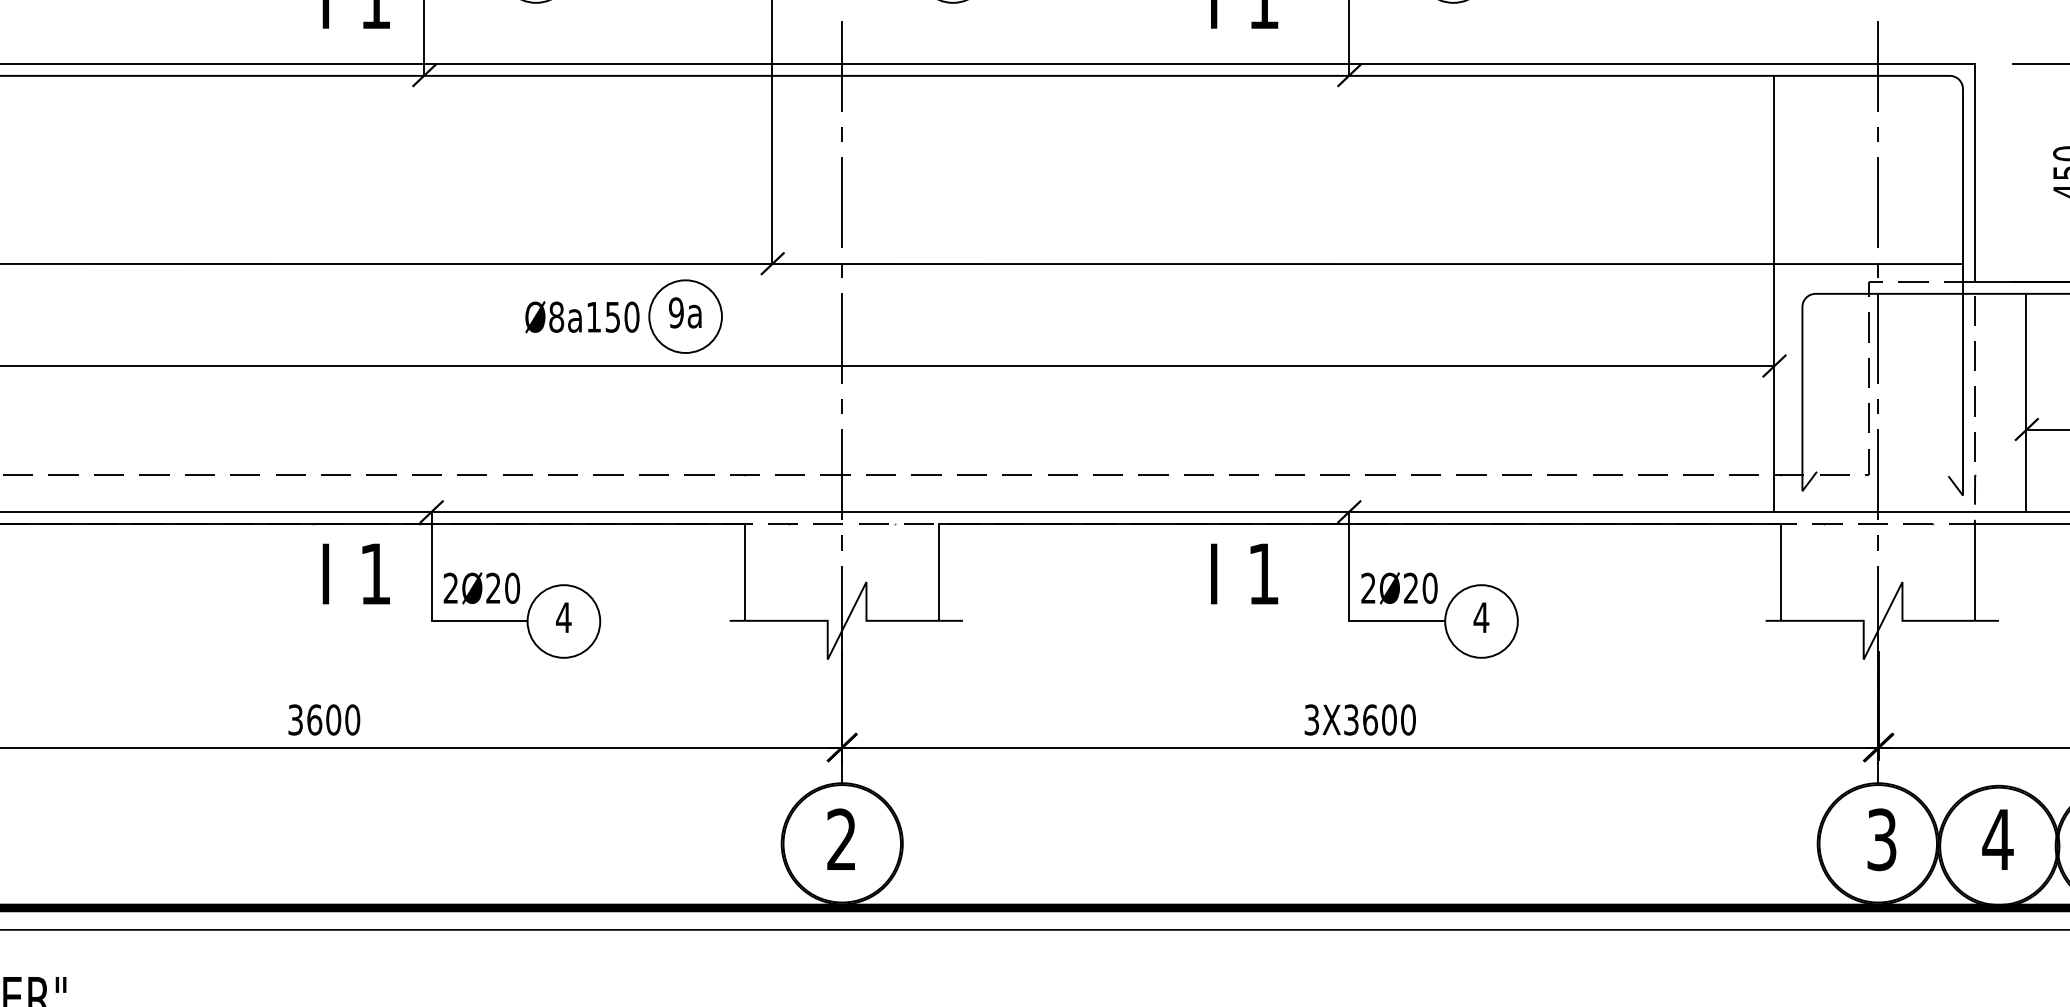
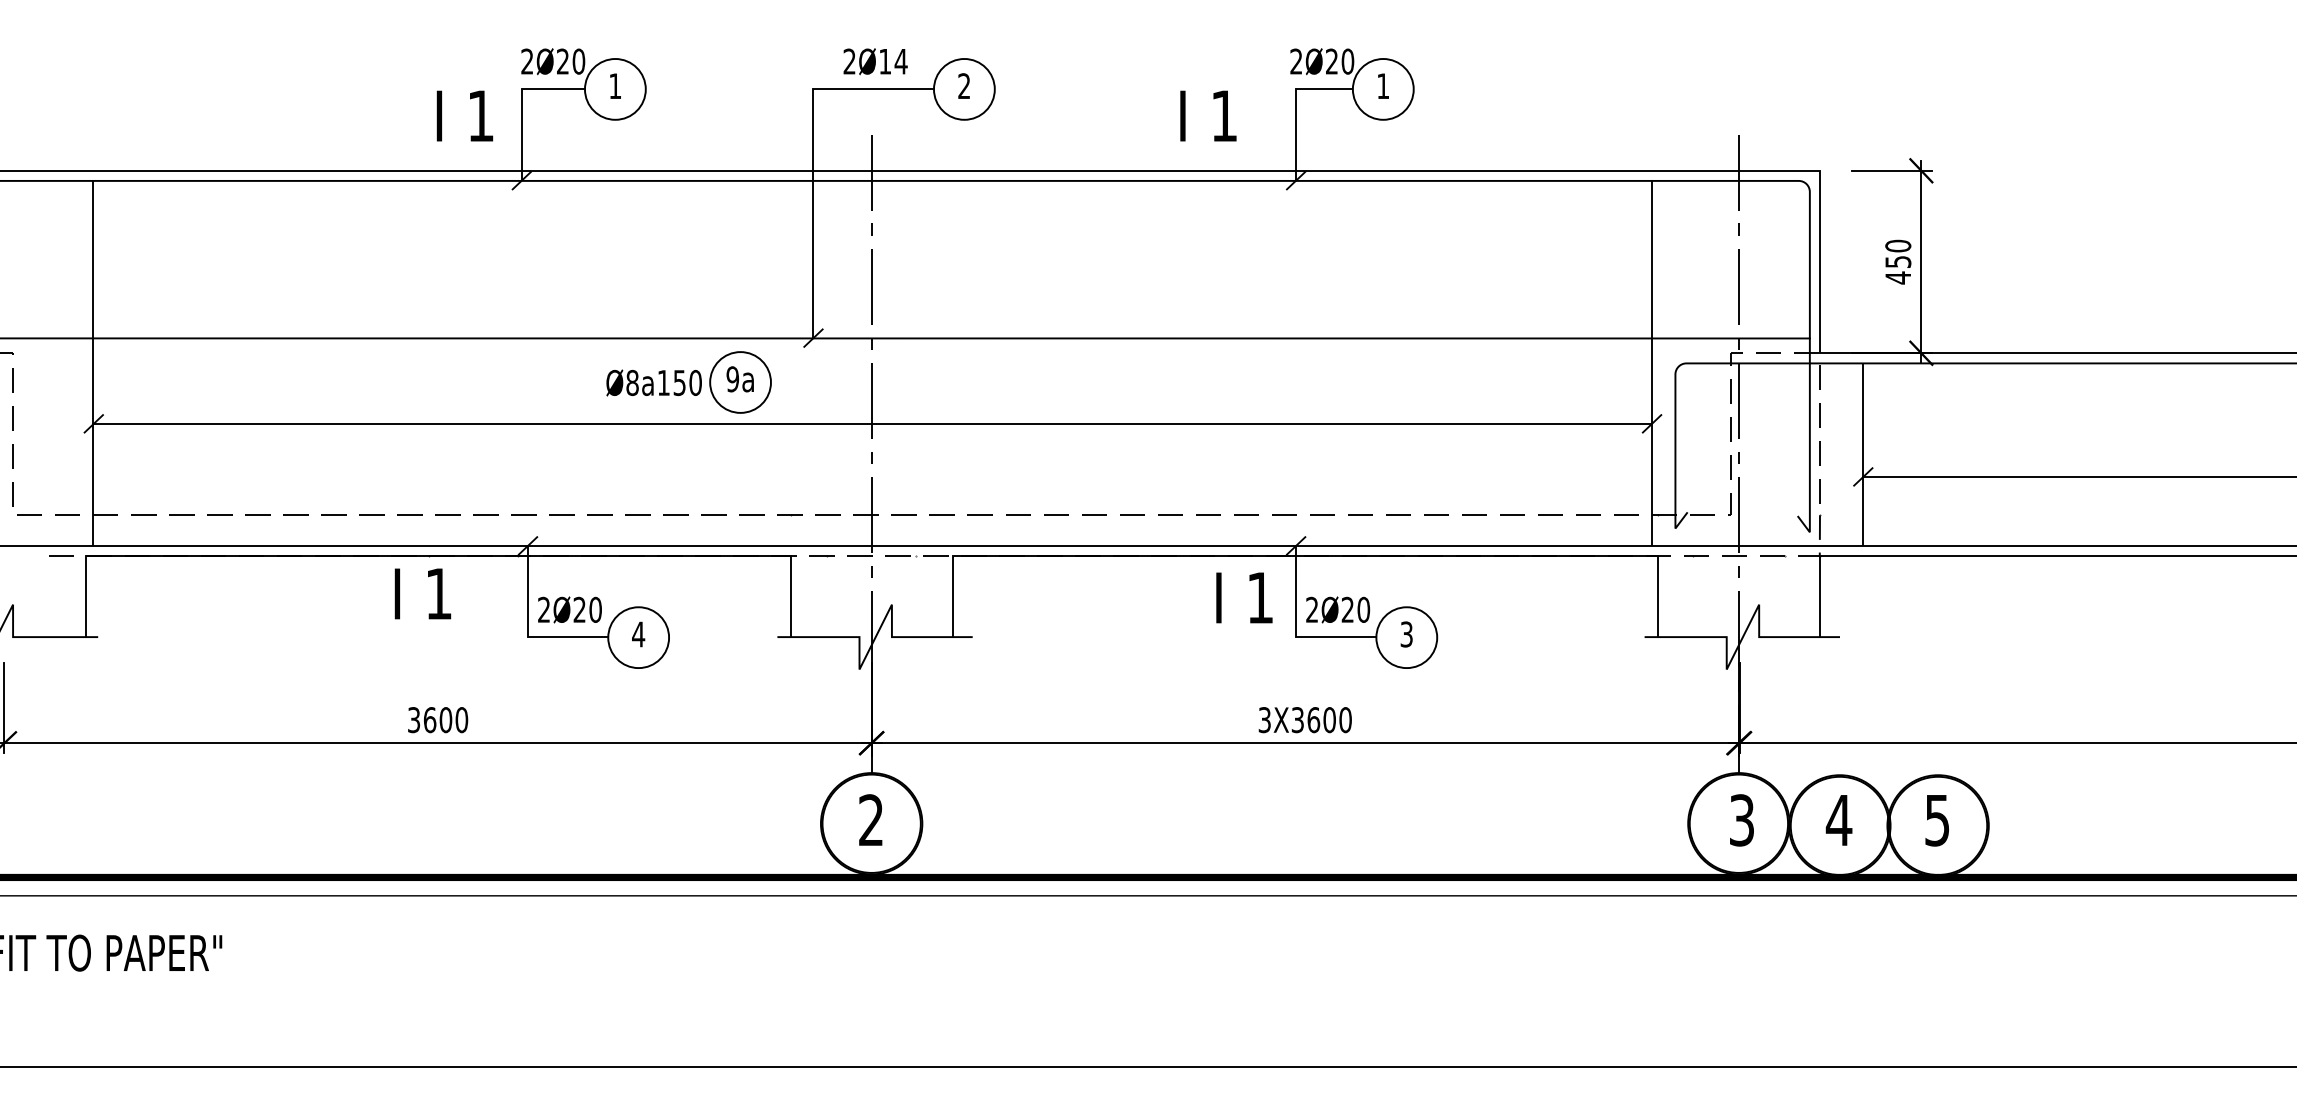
text: (355, 573) -> (422, 593), moved
text: (1244, 573) -> (1244, 597), moved
text: (1481, 617) -> (1406, 634), 4 -> 3

